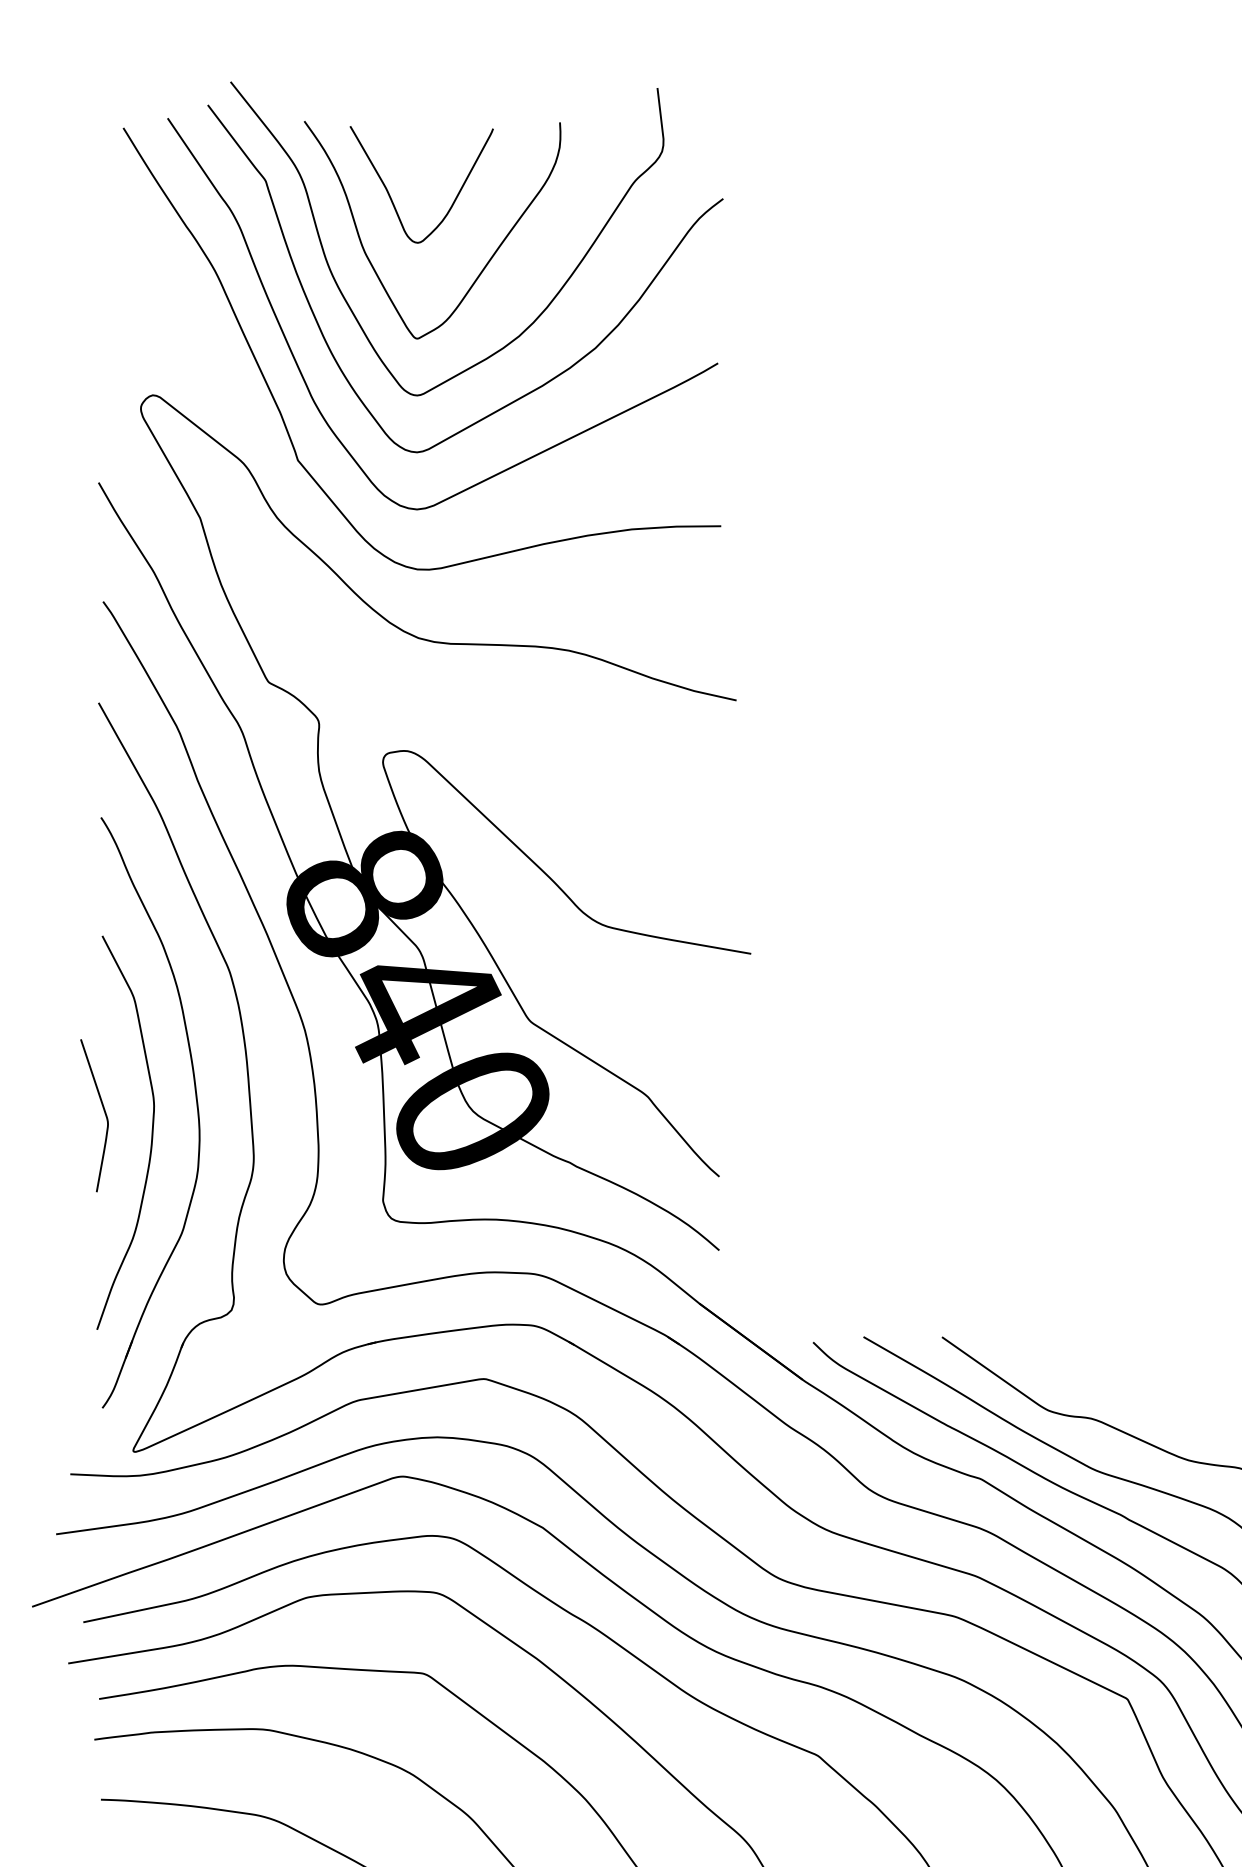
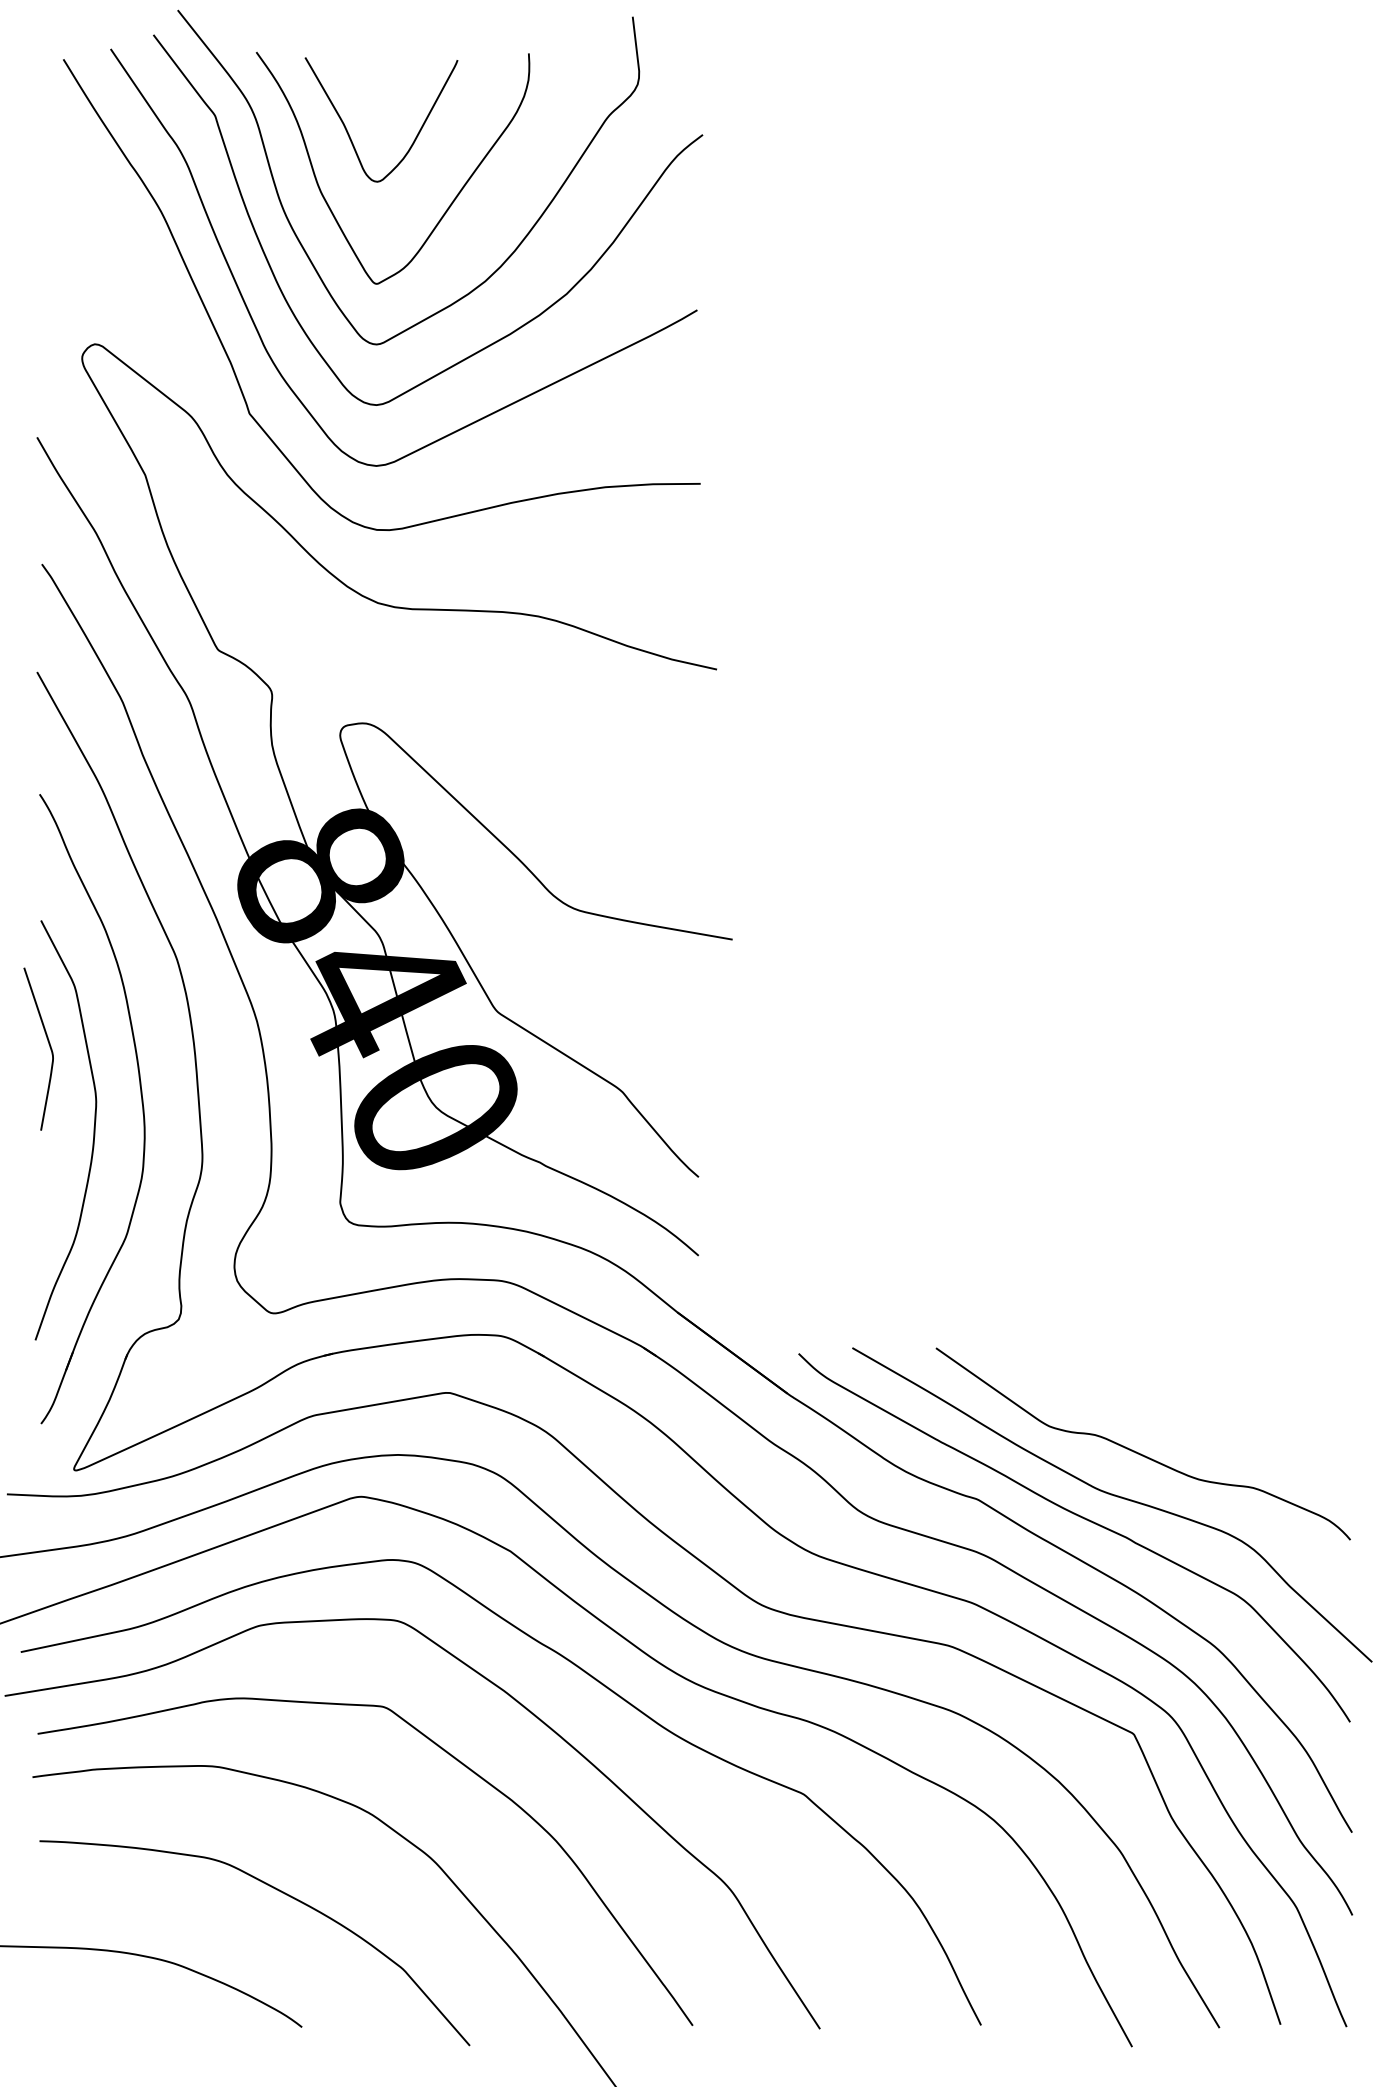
curve: (103, 1111) -> (48, 1044), moved

